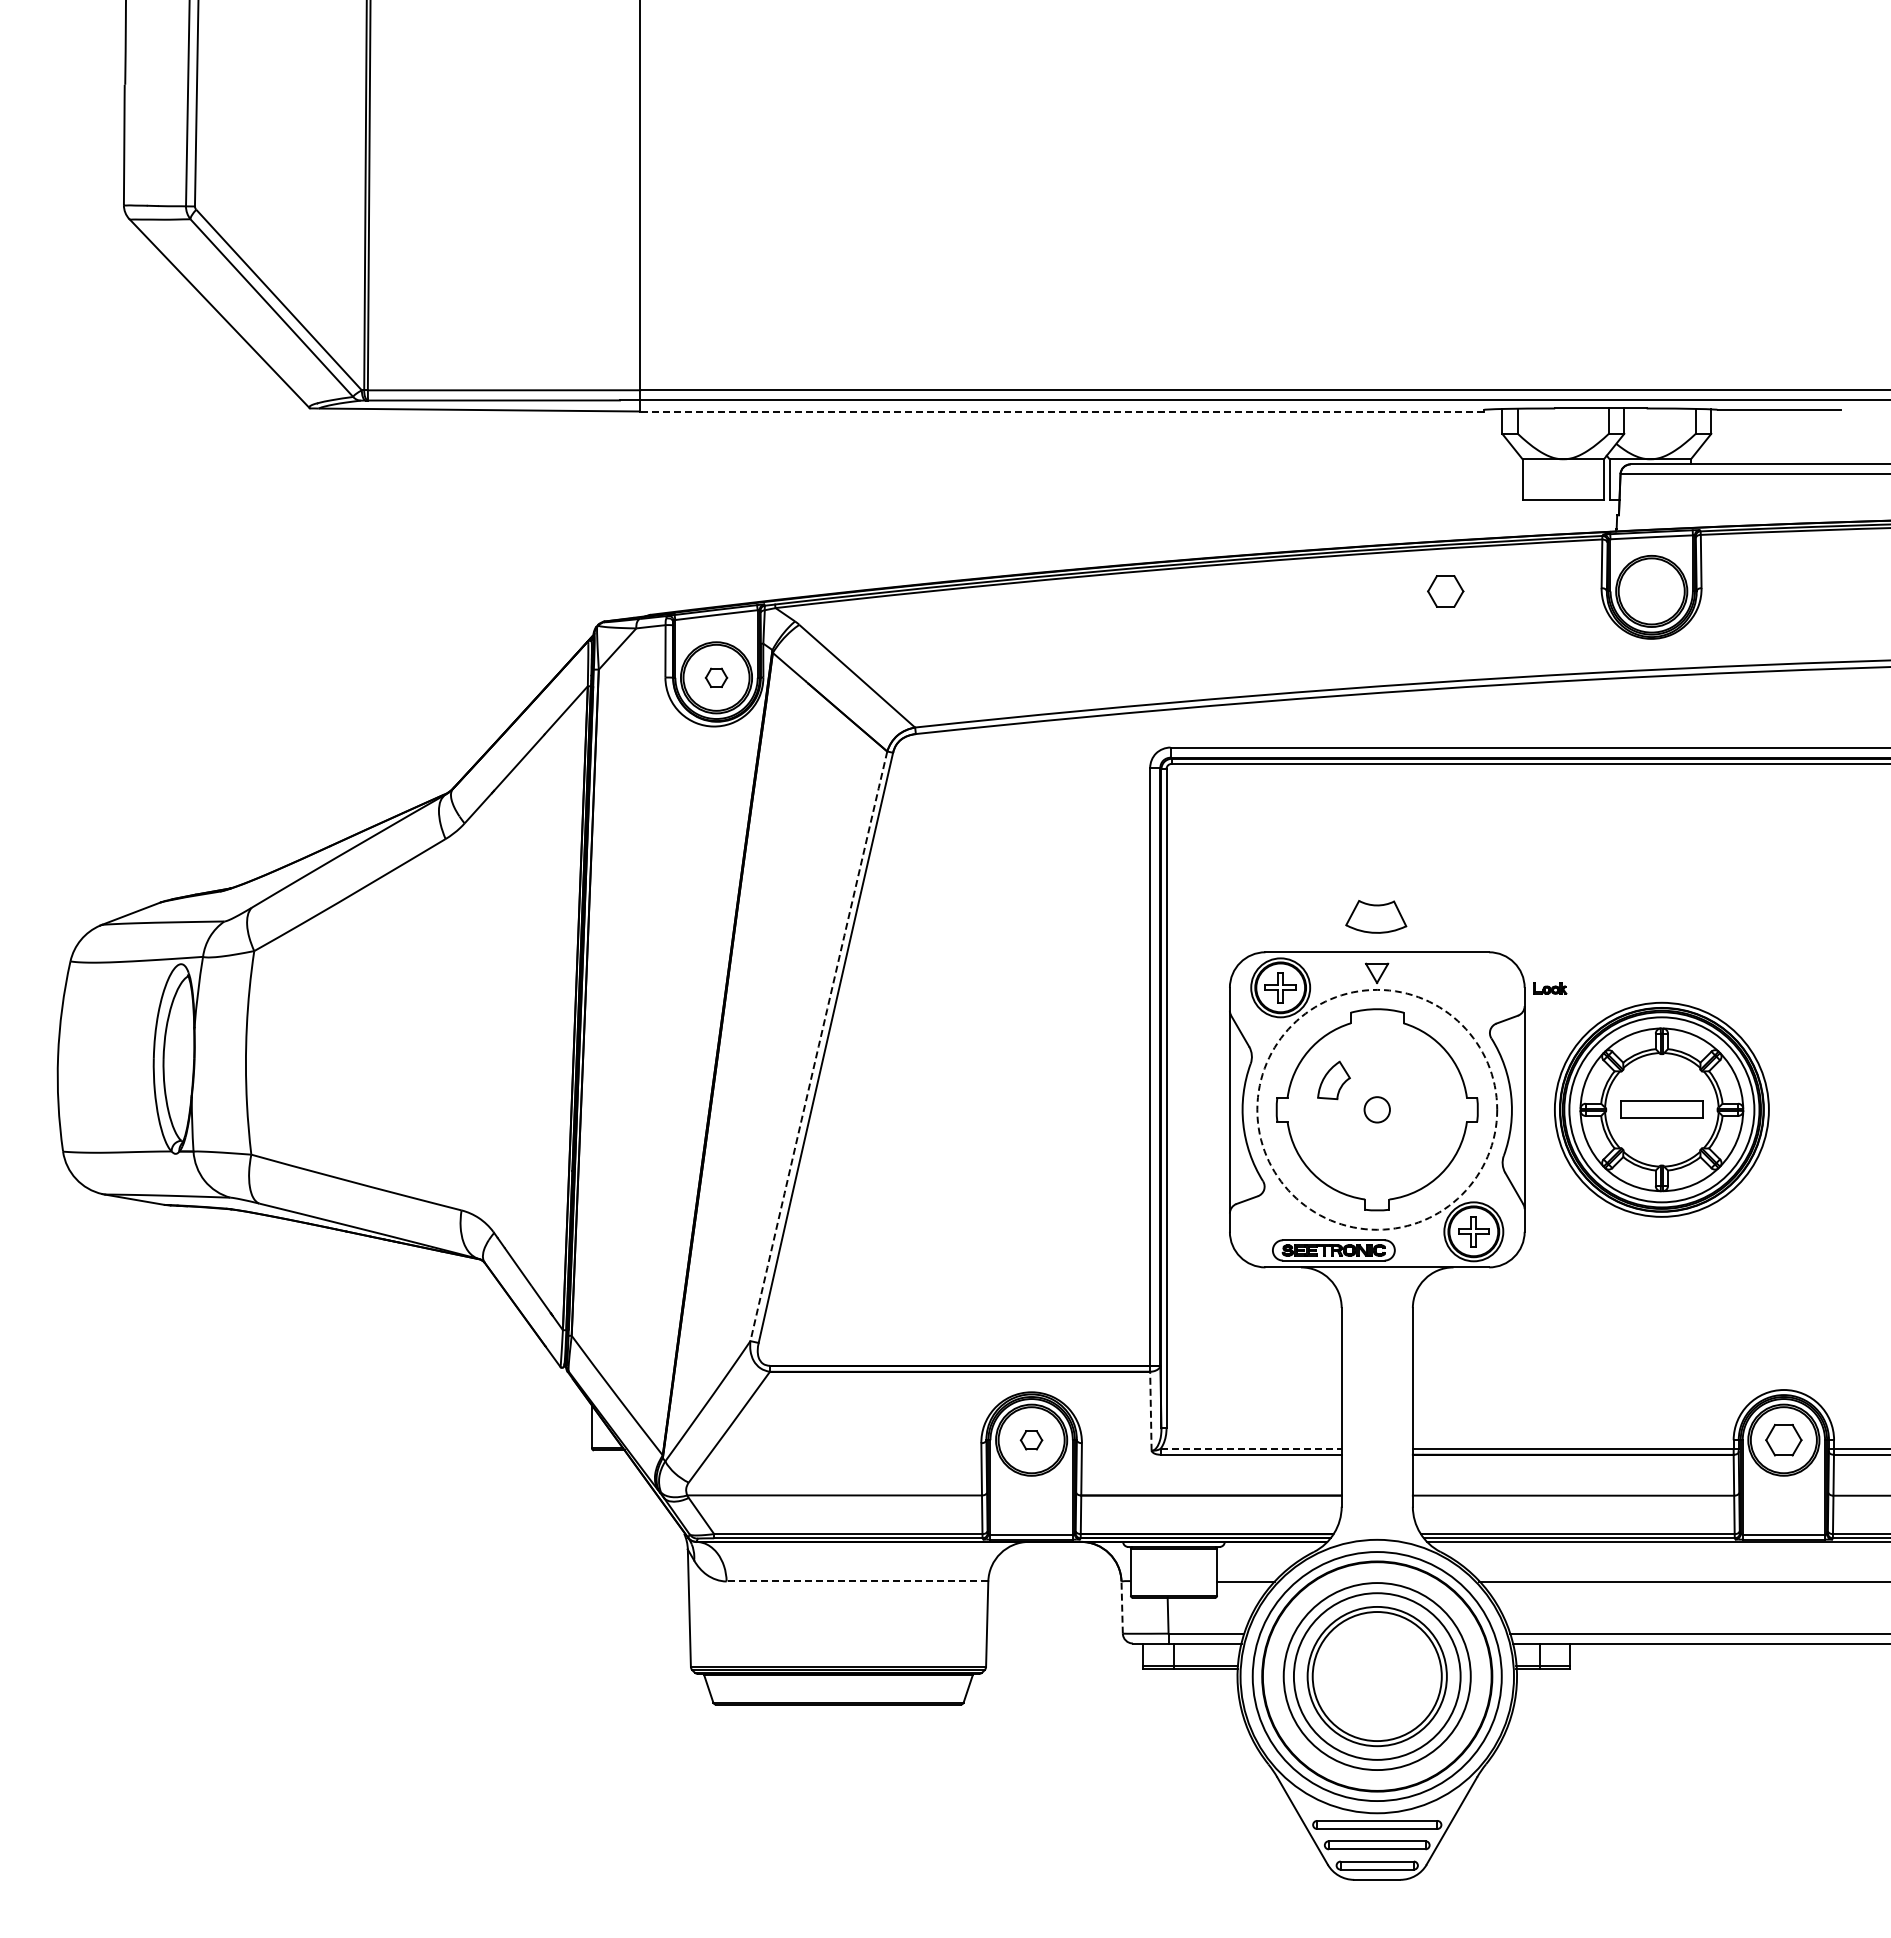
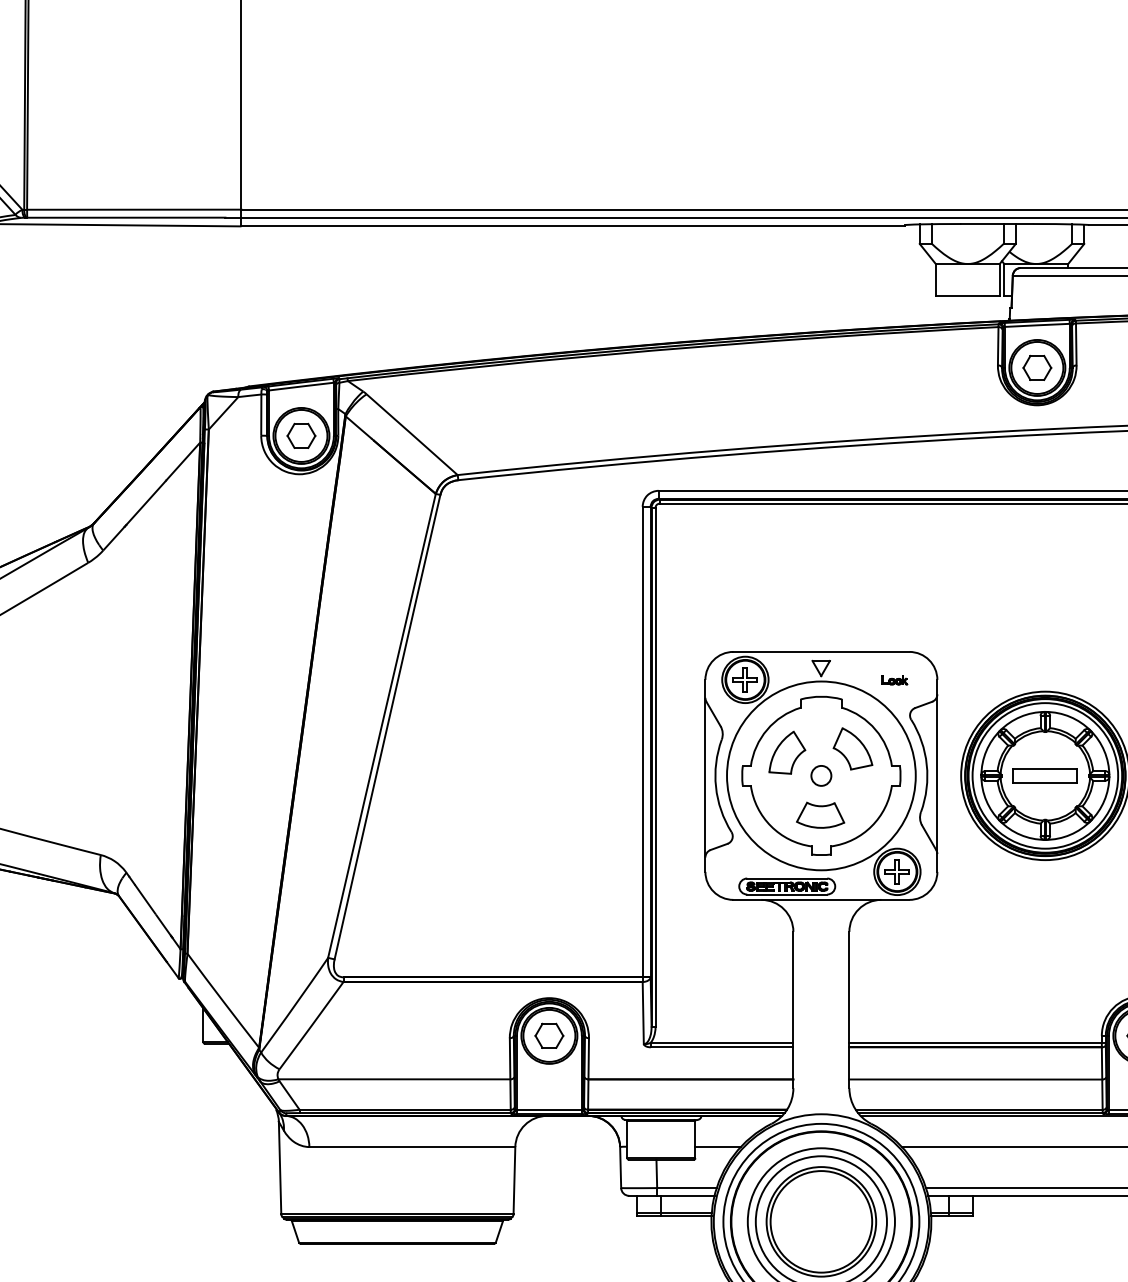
line: (1062, 411) -> (573, 226), dashed -> solid
part: (1445, 591) -> (1037, 368), moved
part: (716, 677) -> (301, 435), size x1.67
part: (1376, 916) -> (820, 814), moved
part: (1550, 988) -> (894, 680), moved
arc: (818, 1046) -> (381, 726), dashed -> solid
part: (1417, 1075) -> (853, 748), added
part: (1333, 1080) -> (786, 752), size x1.43
circle: (1377, 1109) -> (821, 775), dashed -> solid
line: (1150, 1410) -> (642, 1012), dashed -> solid
part: (1031, 1440) -> (549, 1036), size x1.67
line: (1251, 1448) -> (722, 1042), dashed -> solid
line: (857, 1581) -> (412, 1147), dashed -> solid
line: (1122, 1607) -> (620, 1167), dashed -> solid

